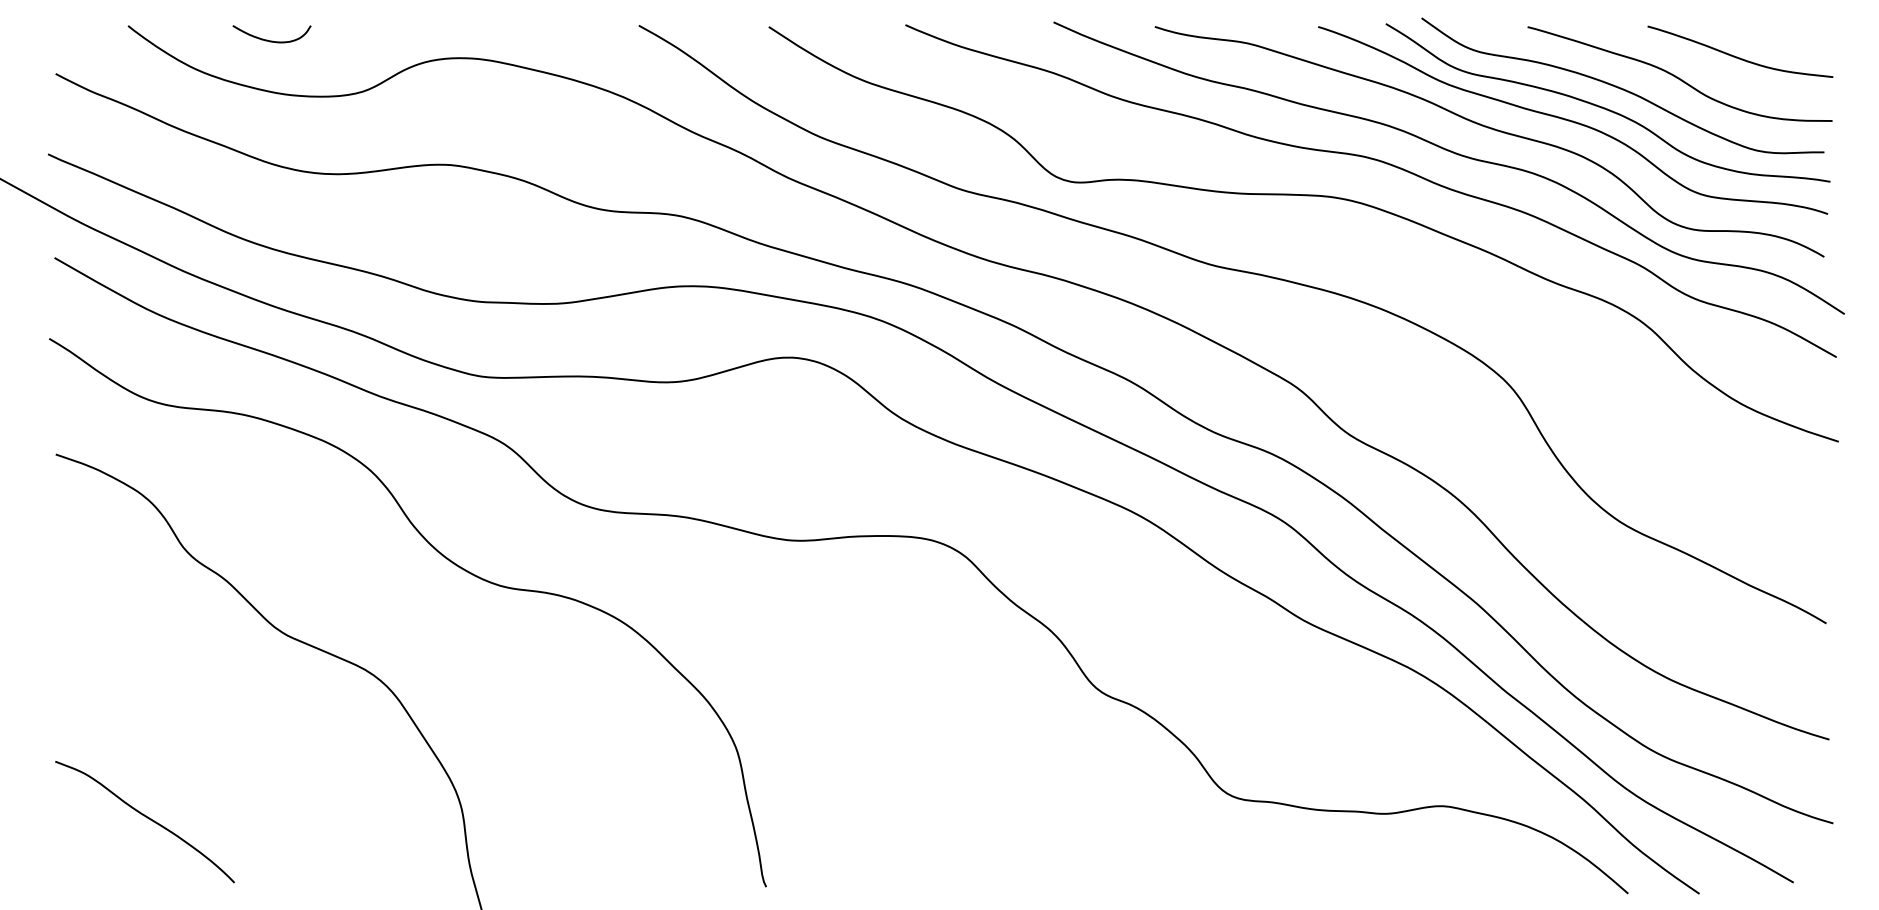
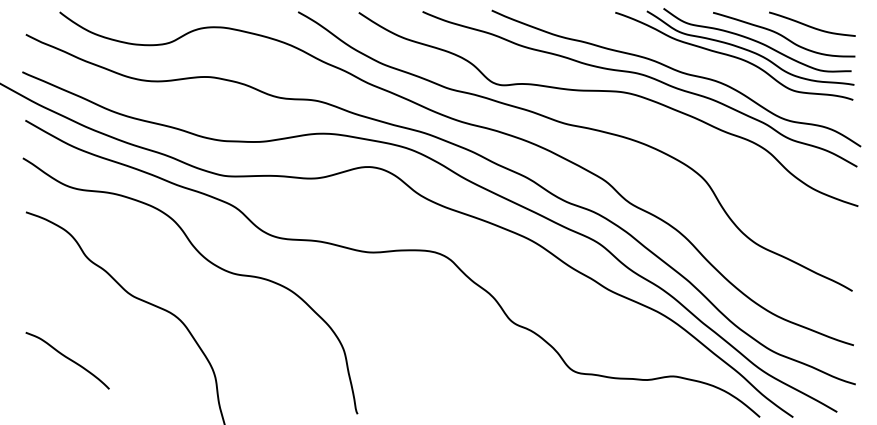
curve: (271, 39) -> (126, 18), removed
curve: (1492, 131) -> (696, 61), removed
curve: (146, 819) -> (68, 359), moved

